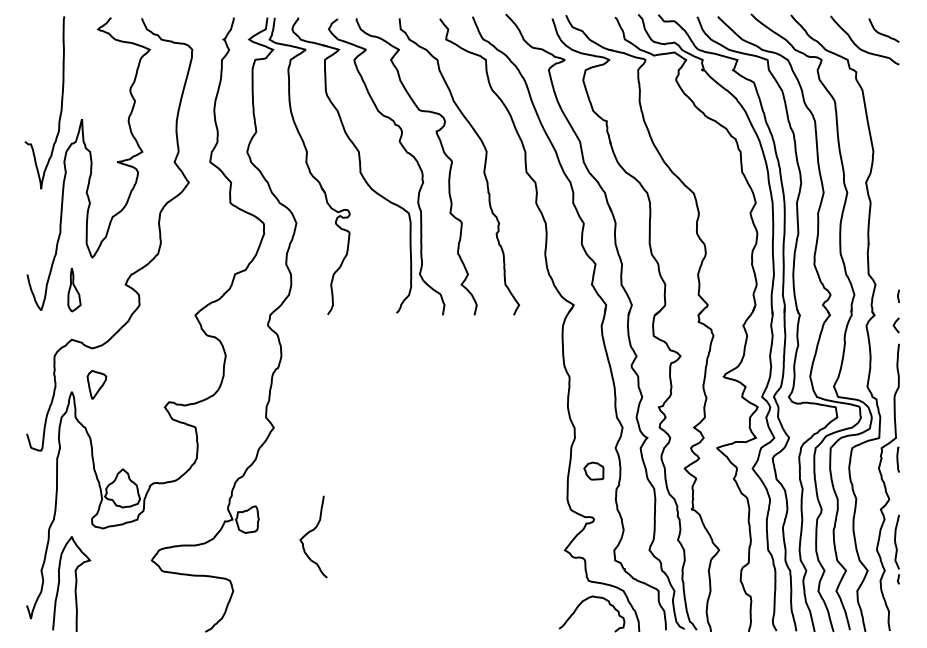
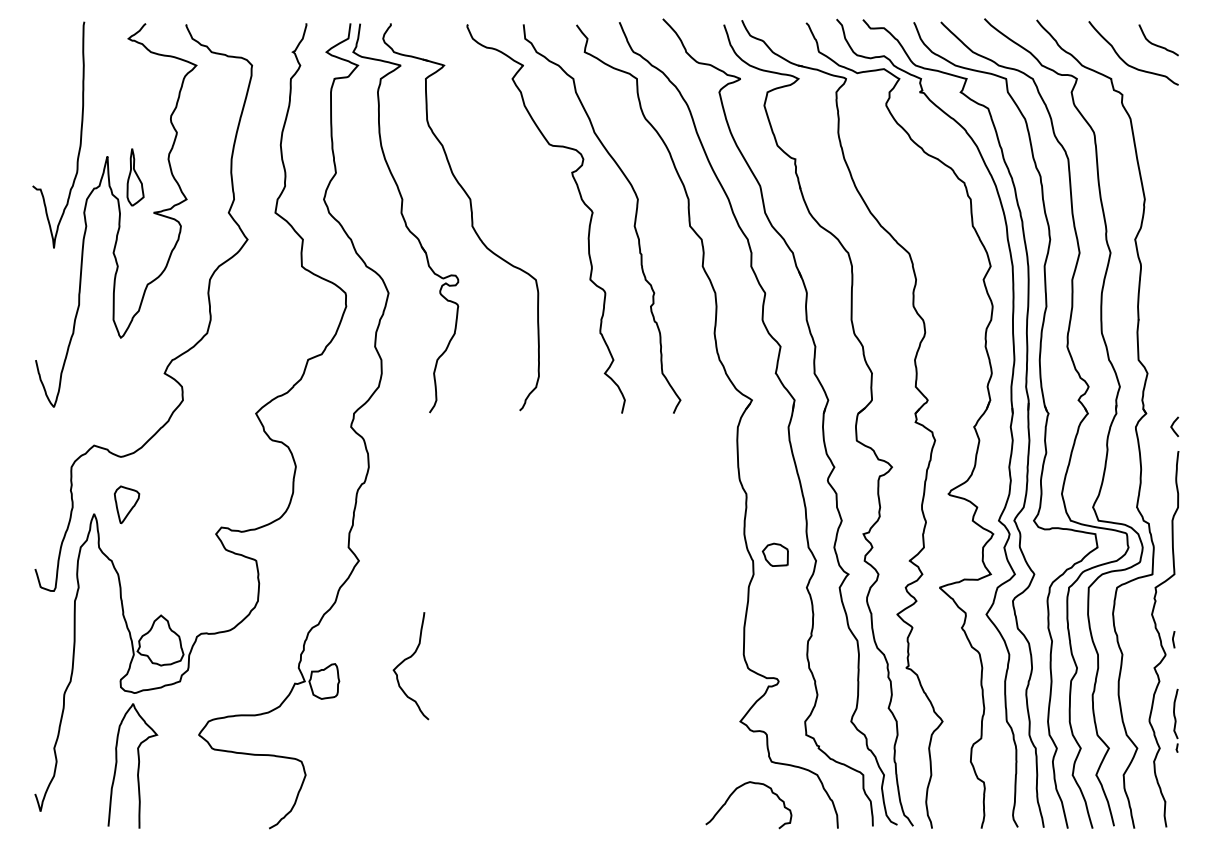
curve: (406, 152) -> (532, 200), removed
part: (74, 290) -> (135, 177), moved
line: (898, 296) -> (1173, 639), moved
curve: (898, 459) -> (1177, 602), removed
part: (593, 470) -> (774, 554), moved
curve: (310, 531) -> (407, 659), moved
part: (896, 549) -> (1175, 720), size x0.7
curve: (75, 584) -> (137, 766), moved
curve: (581, 603) -> (735, 791), moved

